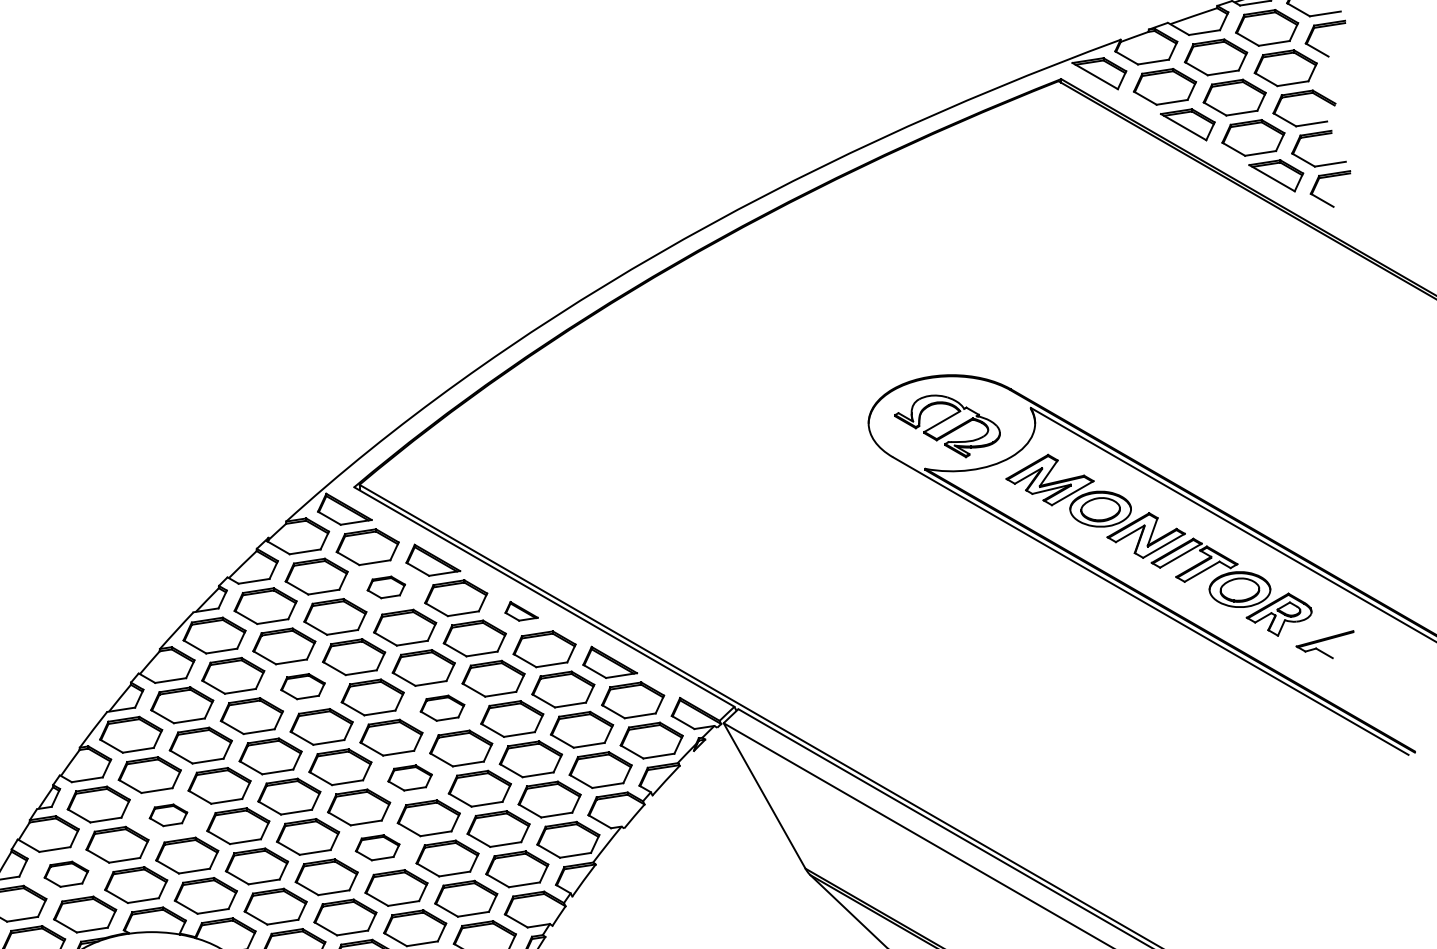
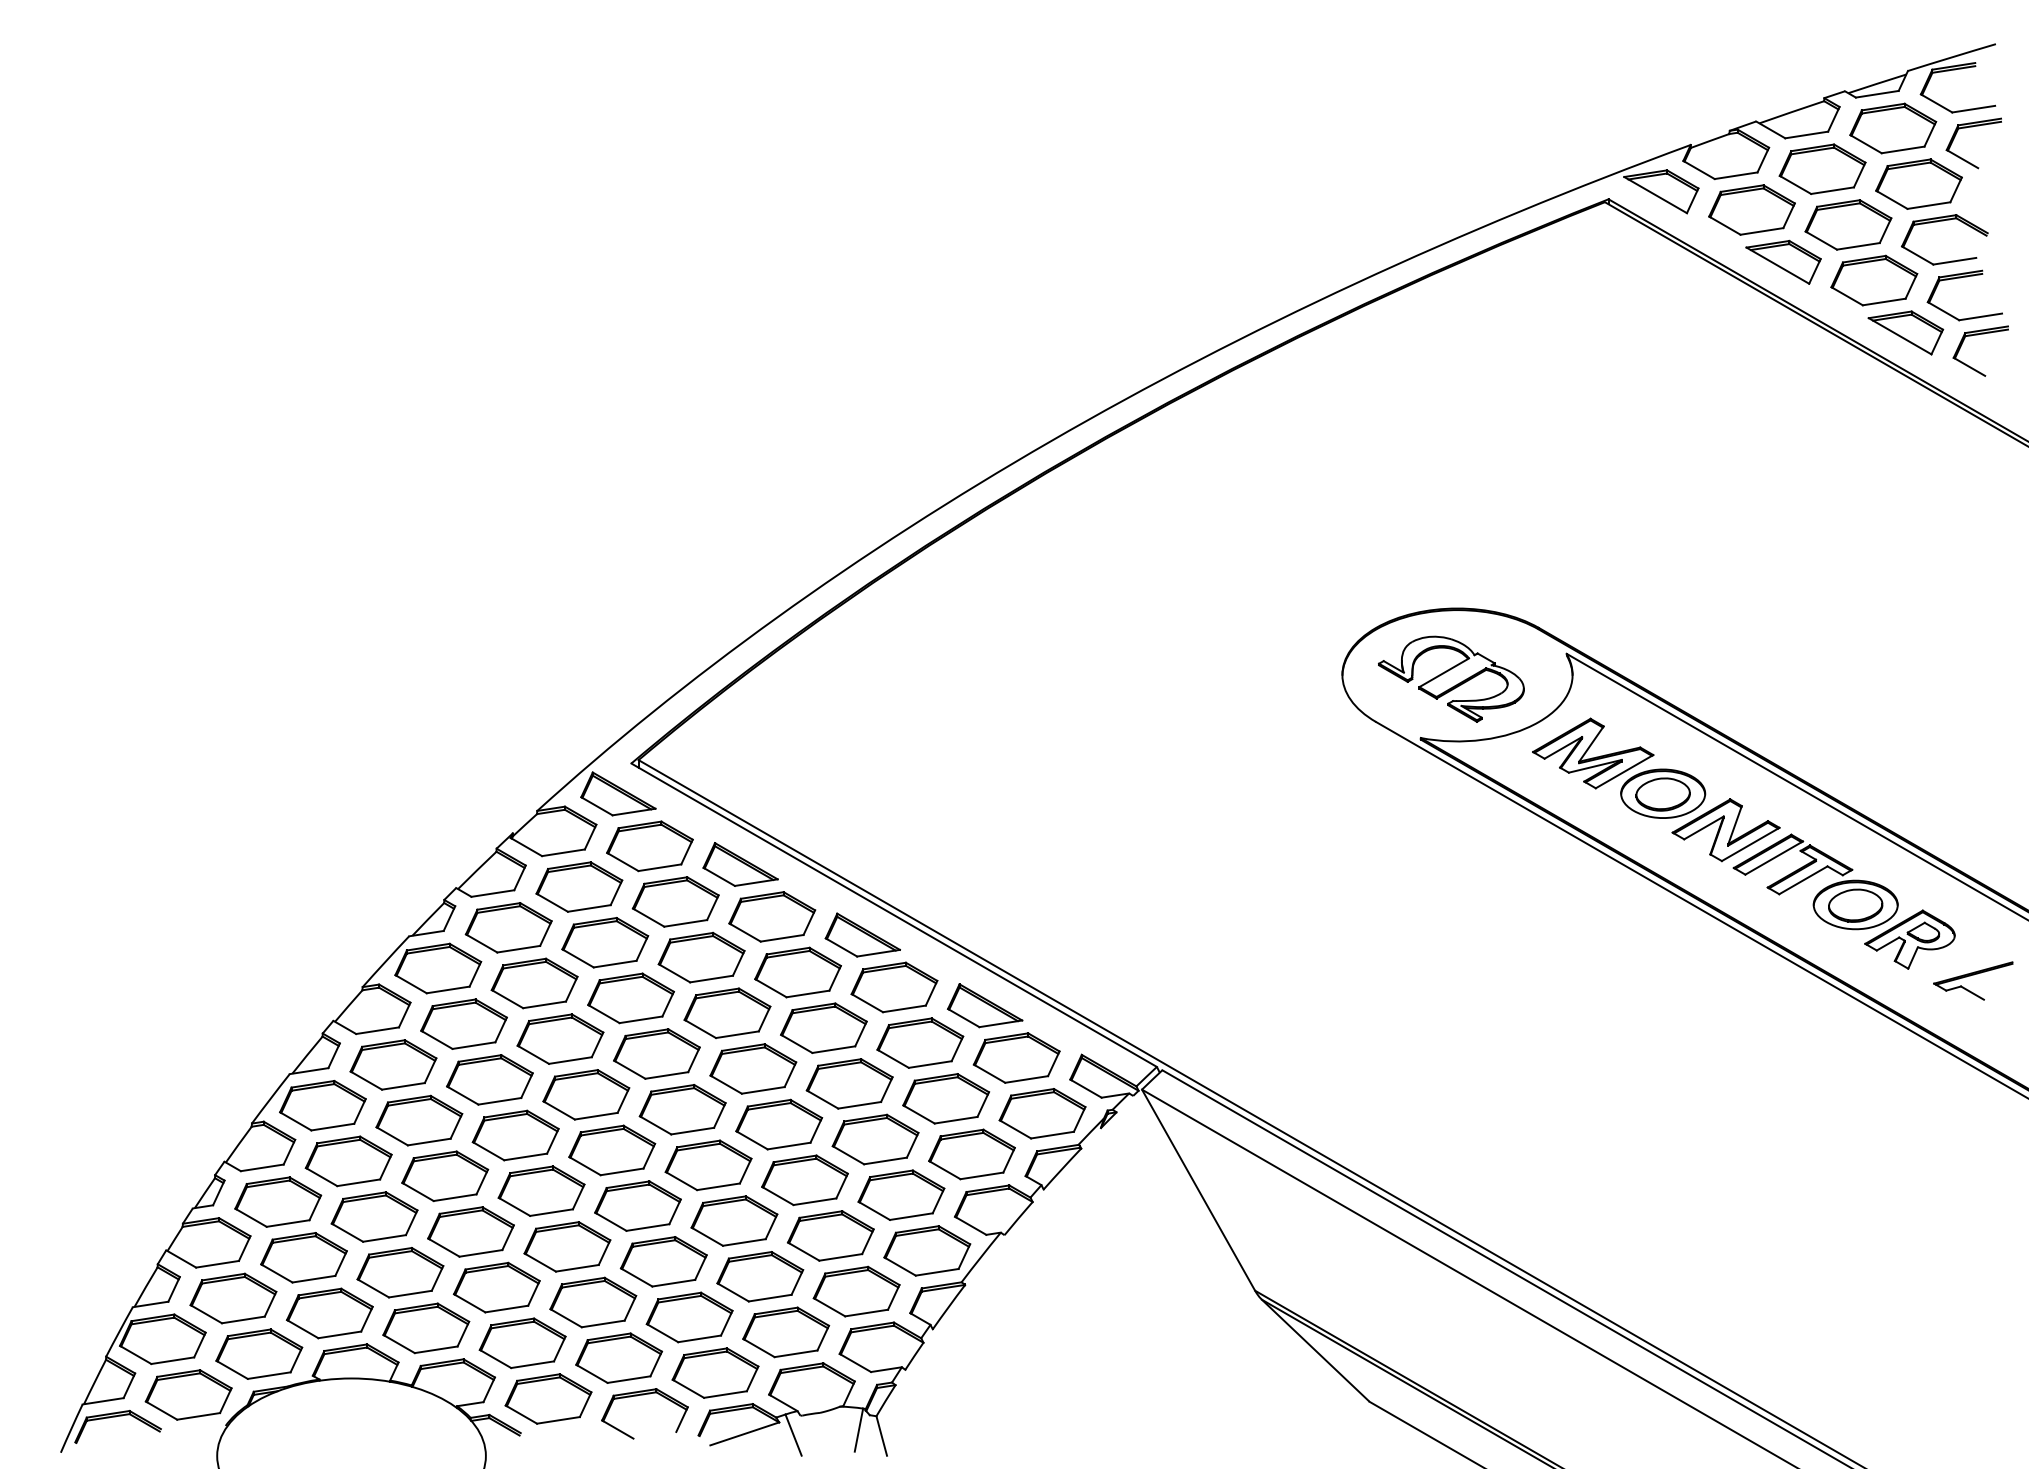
part: (386, 587) -> (675, 901), size x1.67
part: (521, 610) -> (862, 934), size x1.67
part: (303, 686) -> (560, 1038), size x1.43
part: (442, 707) -> (753, 1068), size x1.43
part: (410, 778) -> (708, 1165), size x1.43
part: (168, 814) -> (374, 1216), size x1.67
part: (377, 847) -> (663, 1261), size x1.43
part: (66, 874) -> (233, 1298), size x1.43

